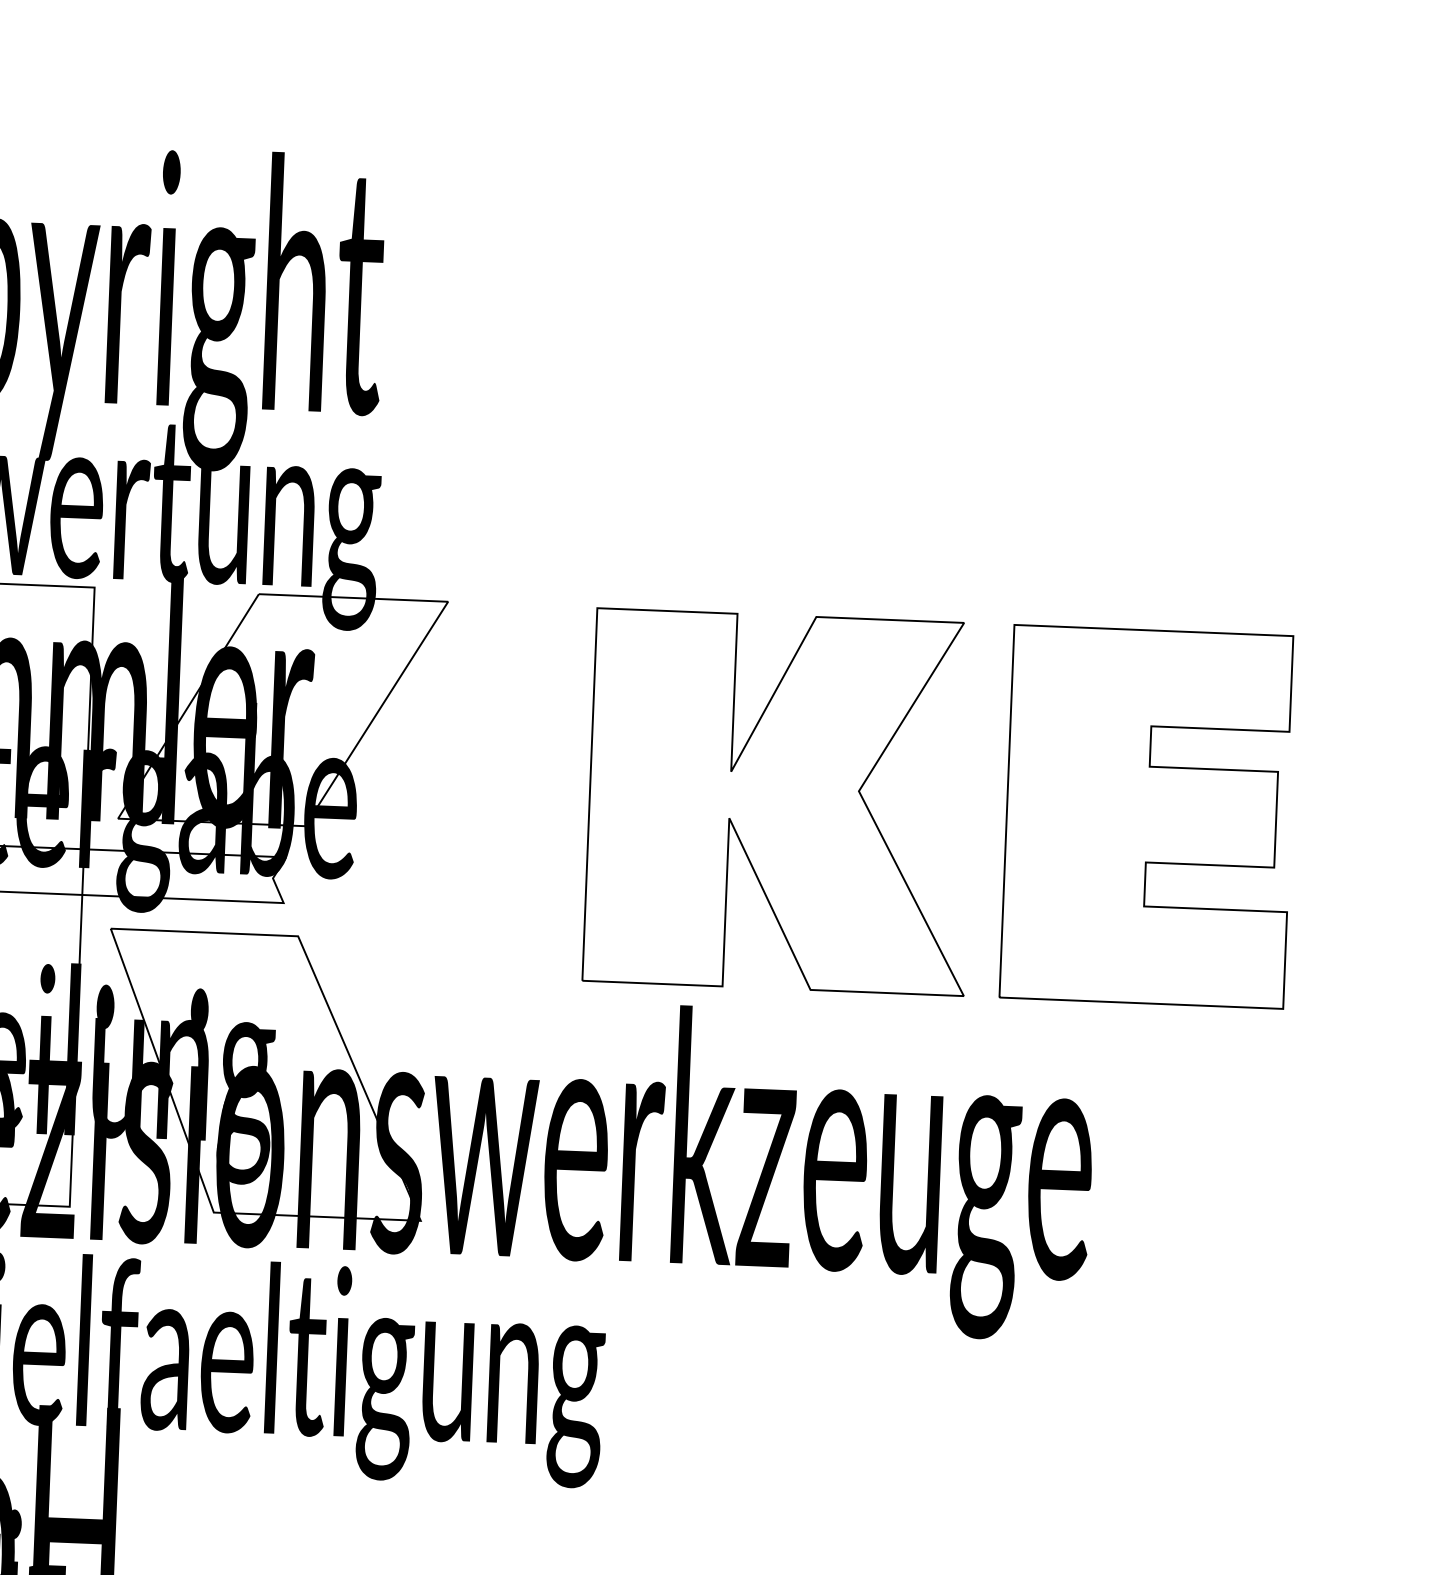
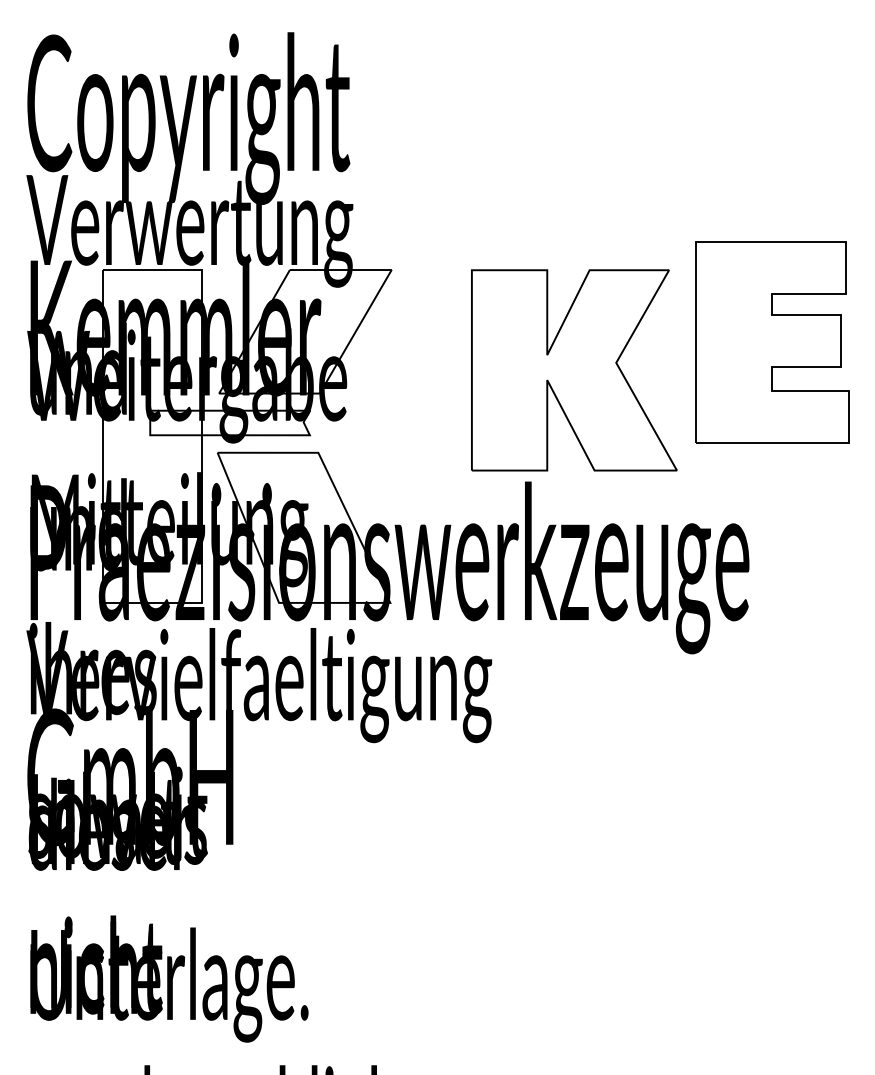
part: (1148, 817) -> (772, 342), moved

